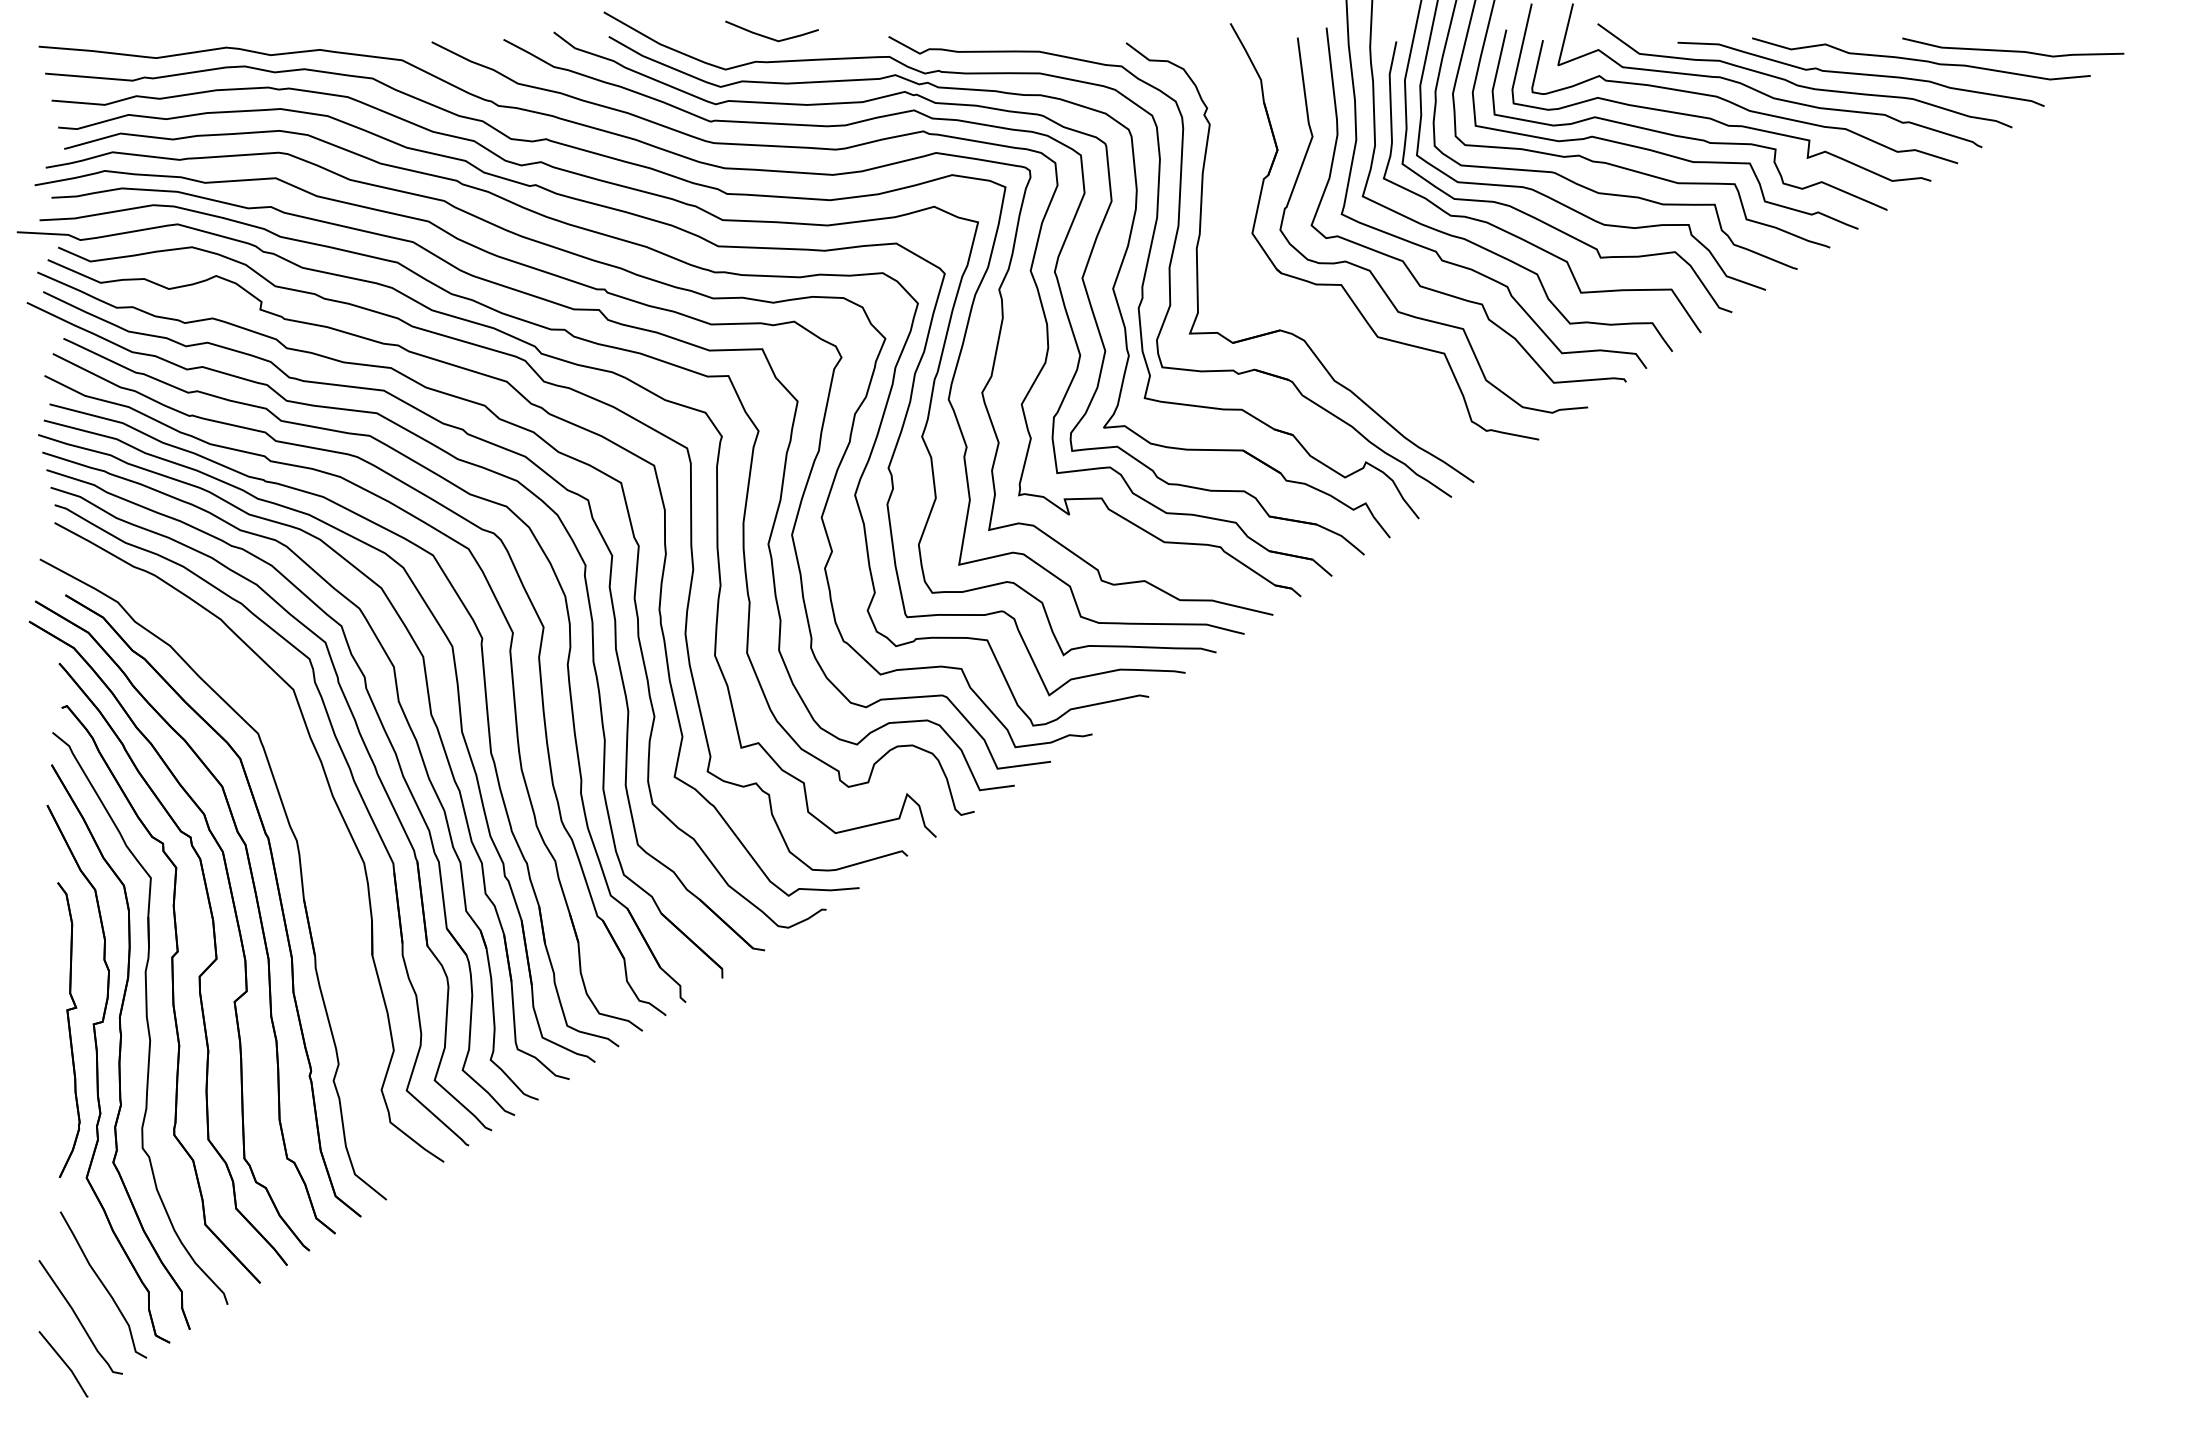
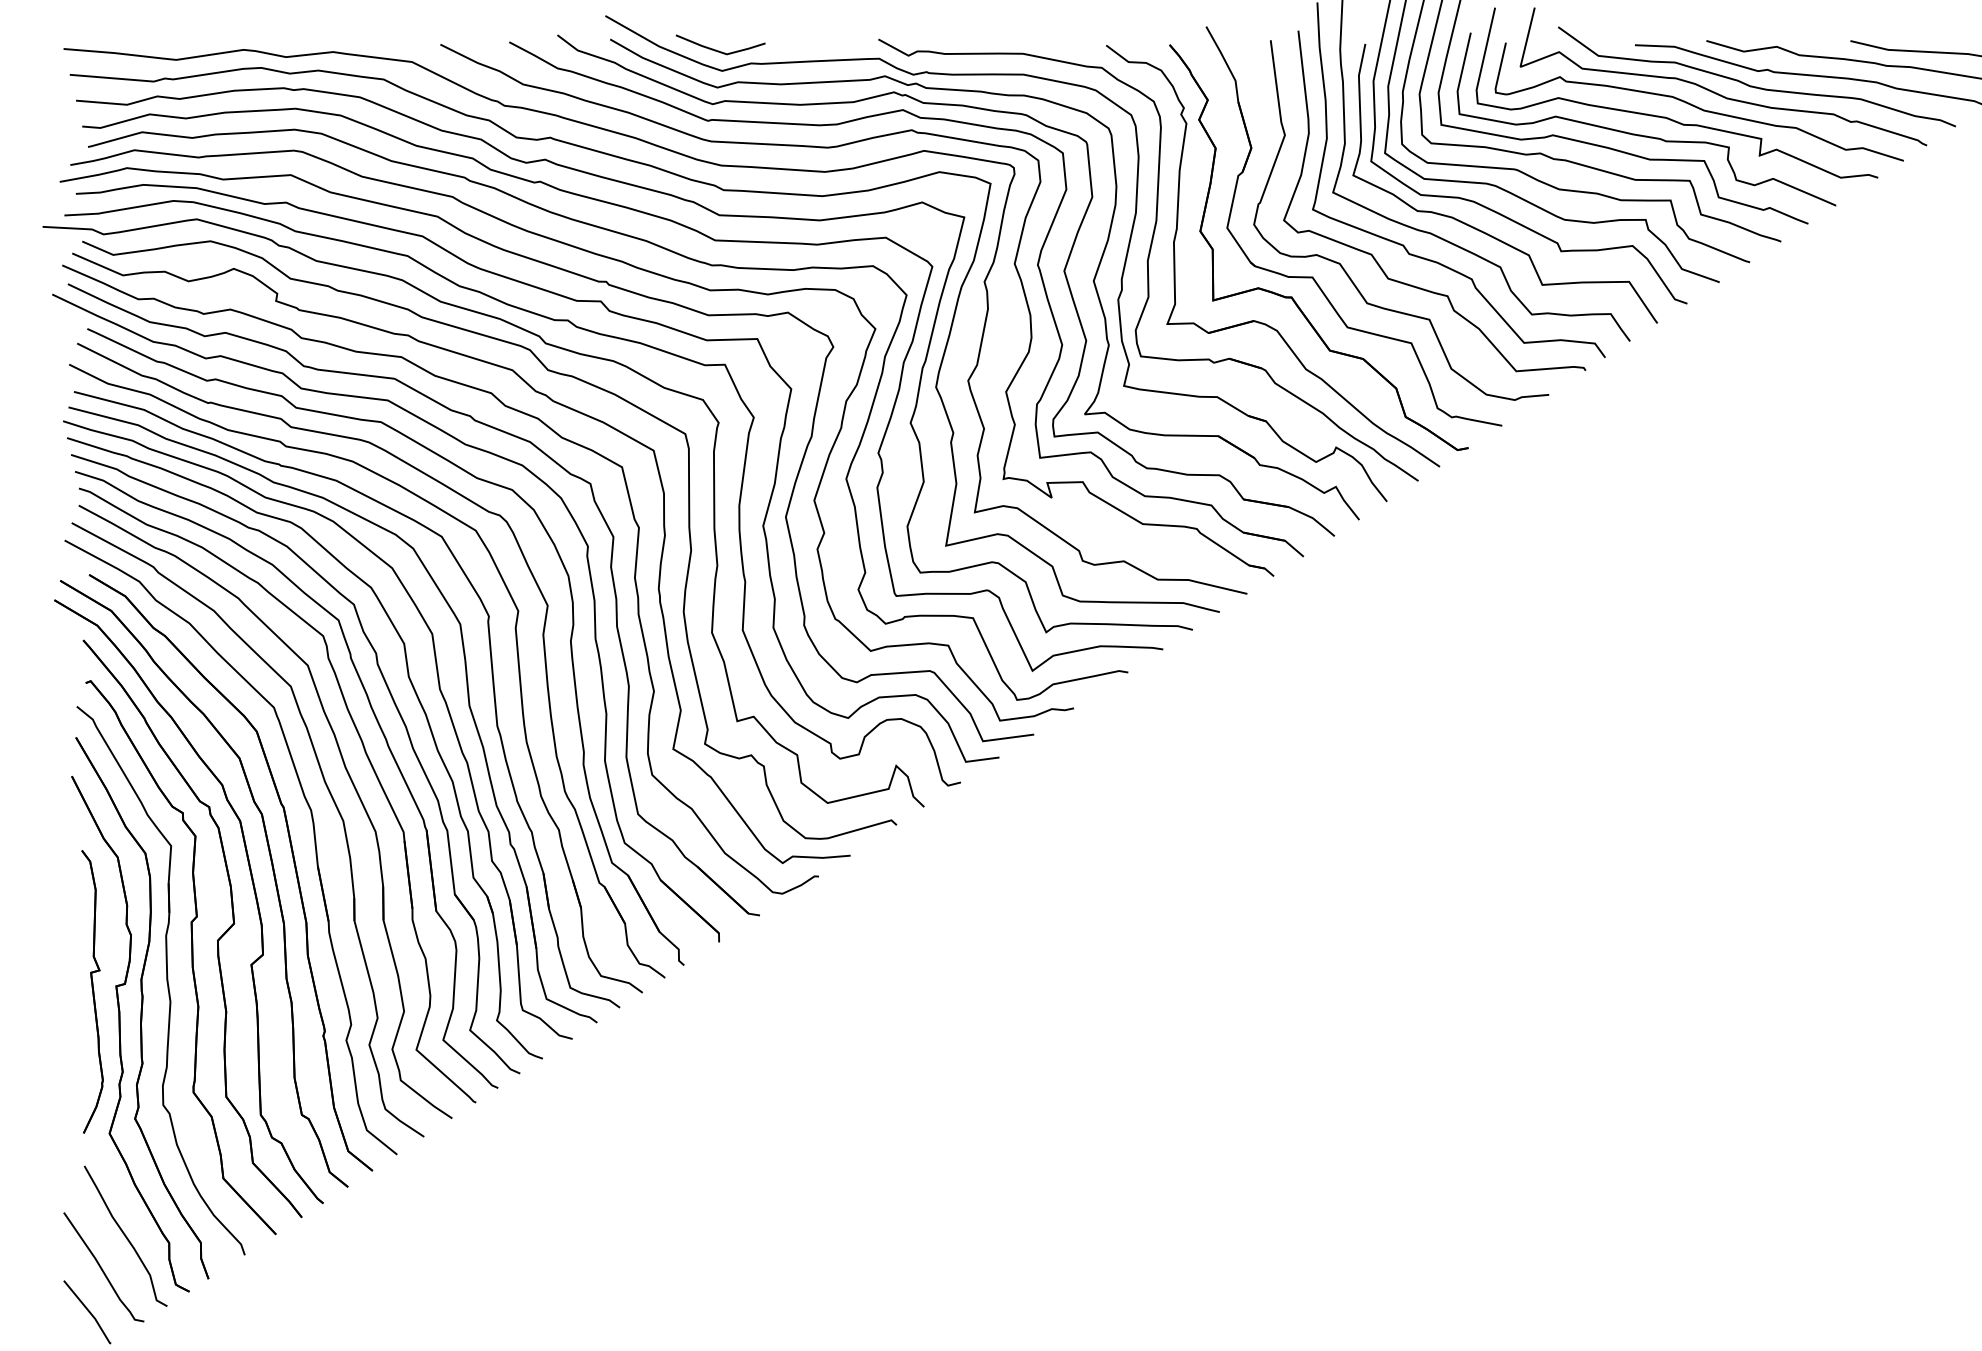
line: (770, 37) -> (719, 50), moved
part: (1319, 304) -> (1291, 296), added
part: (313, 818) -> (327, 788), added

